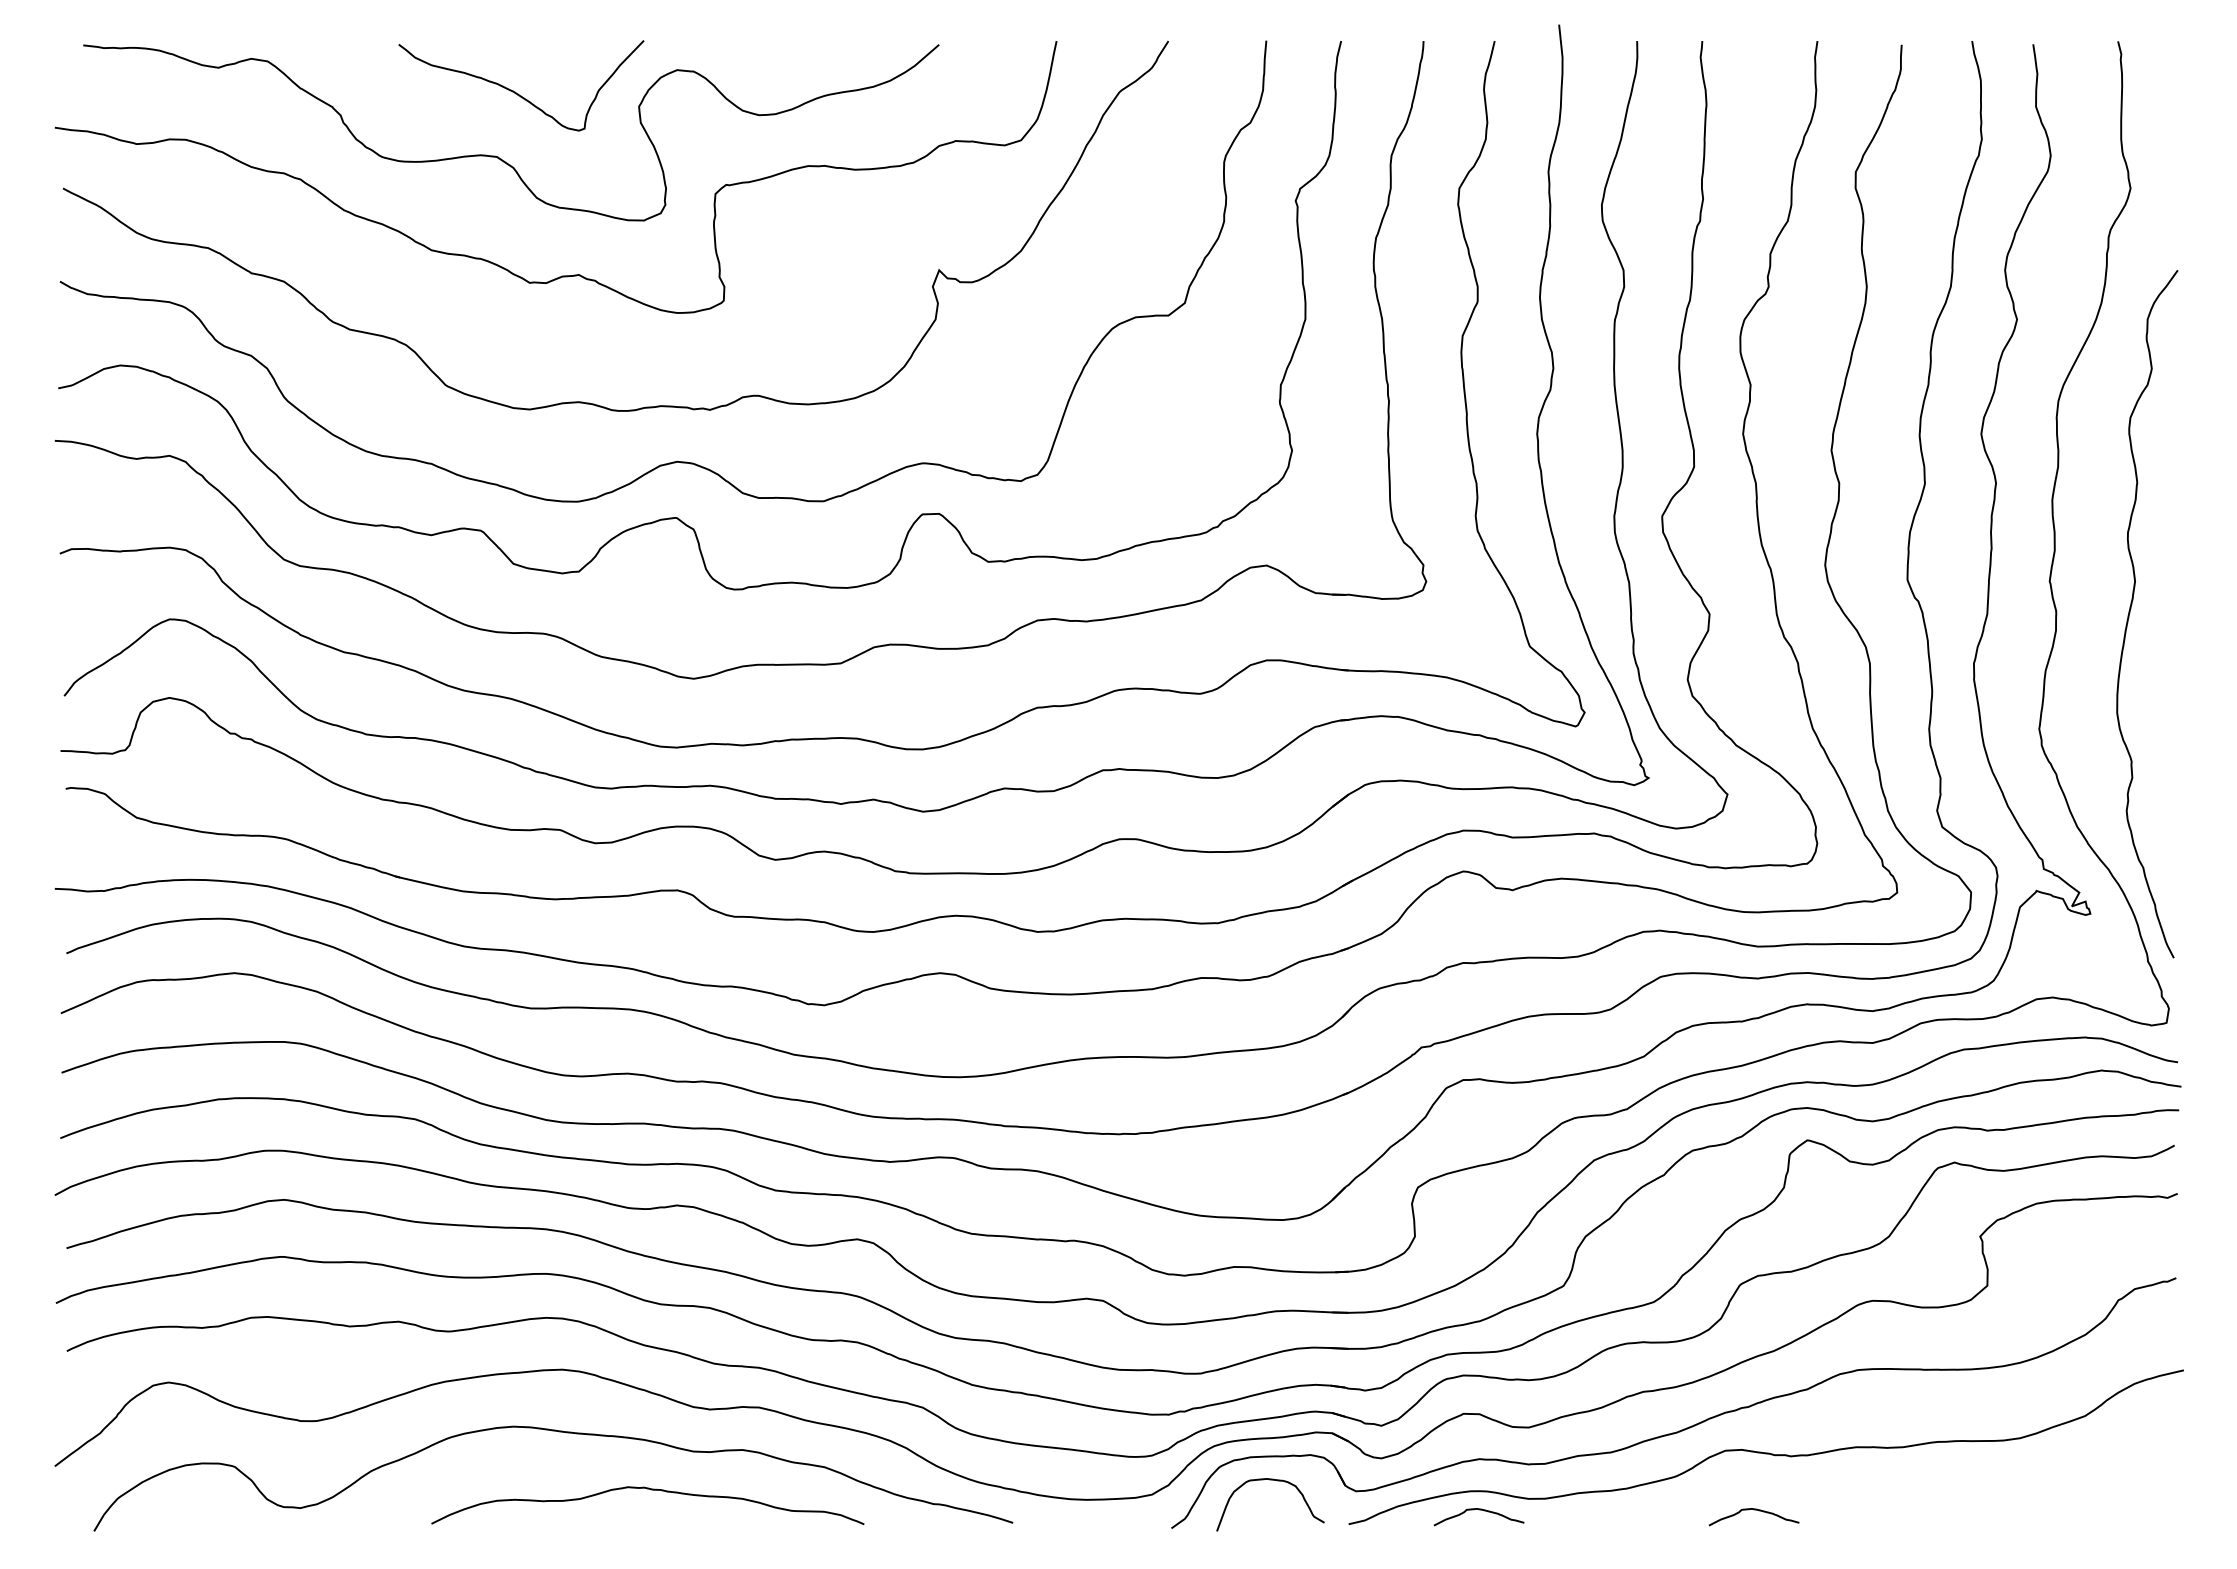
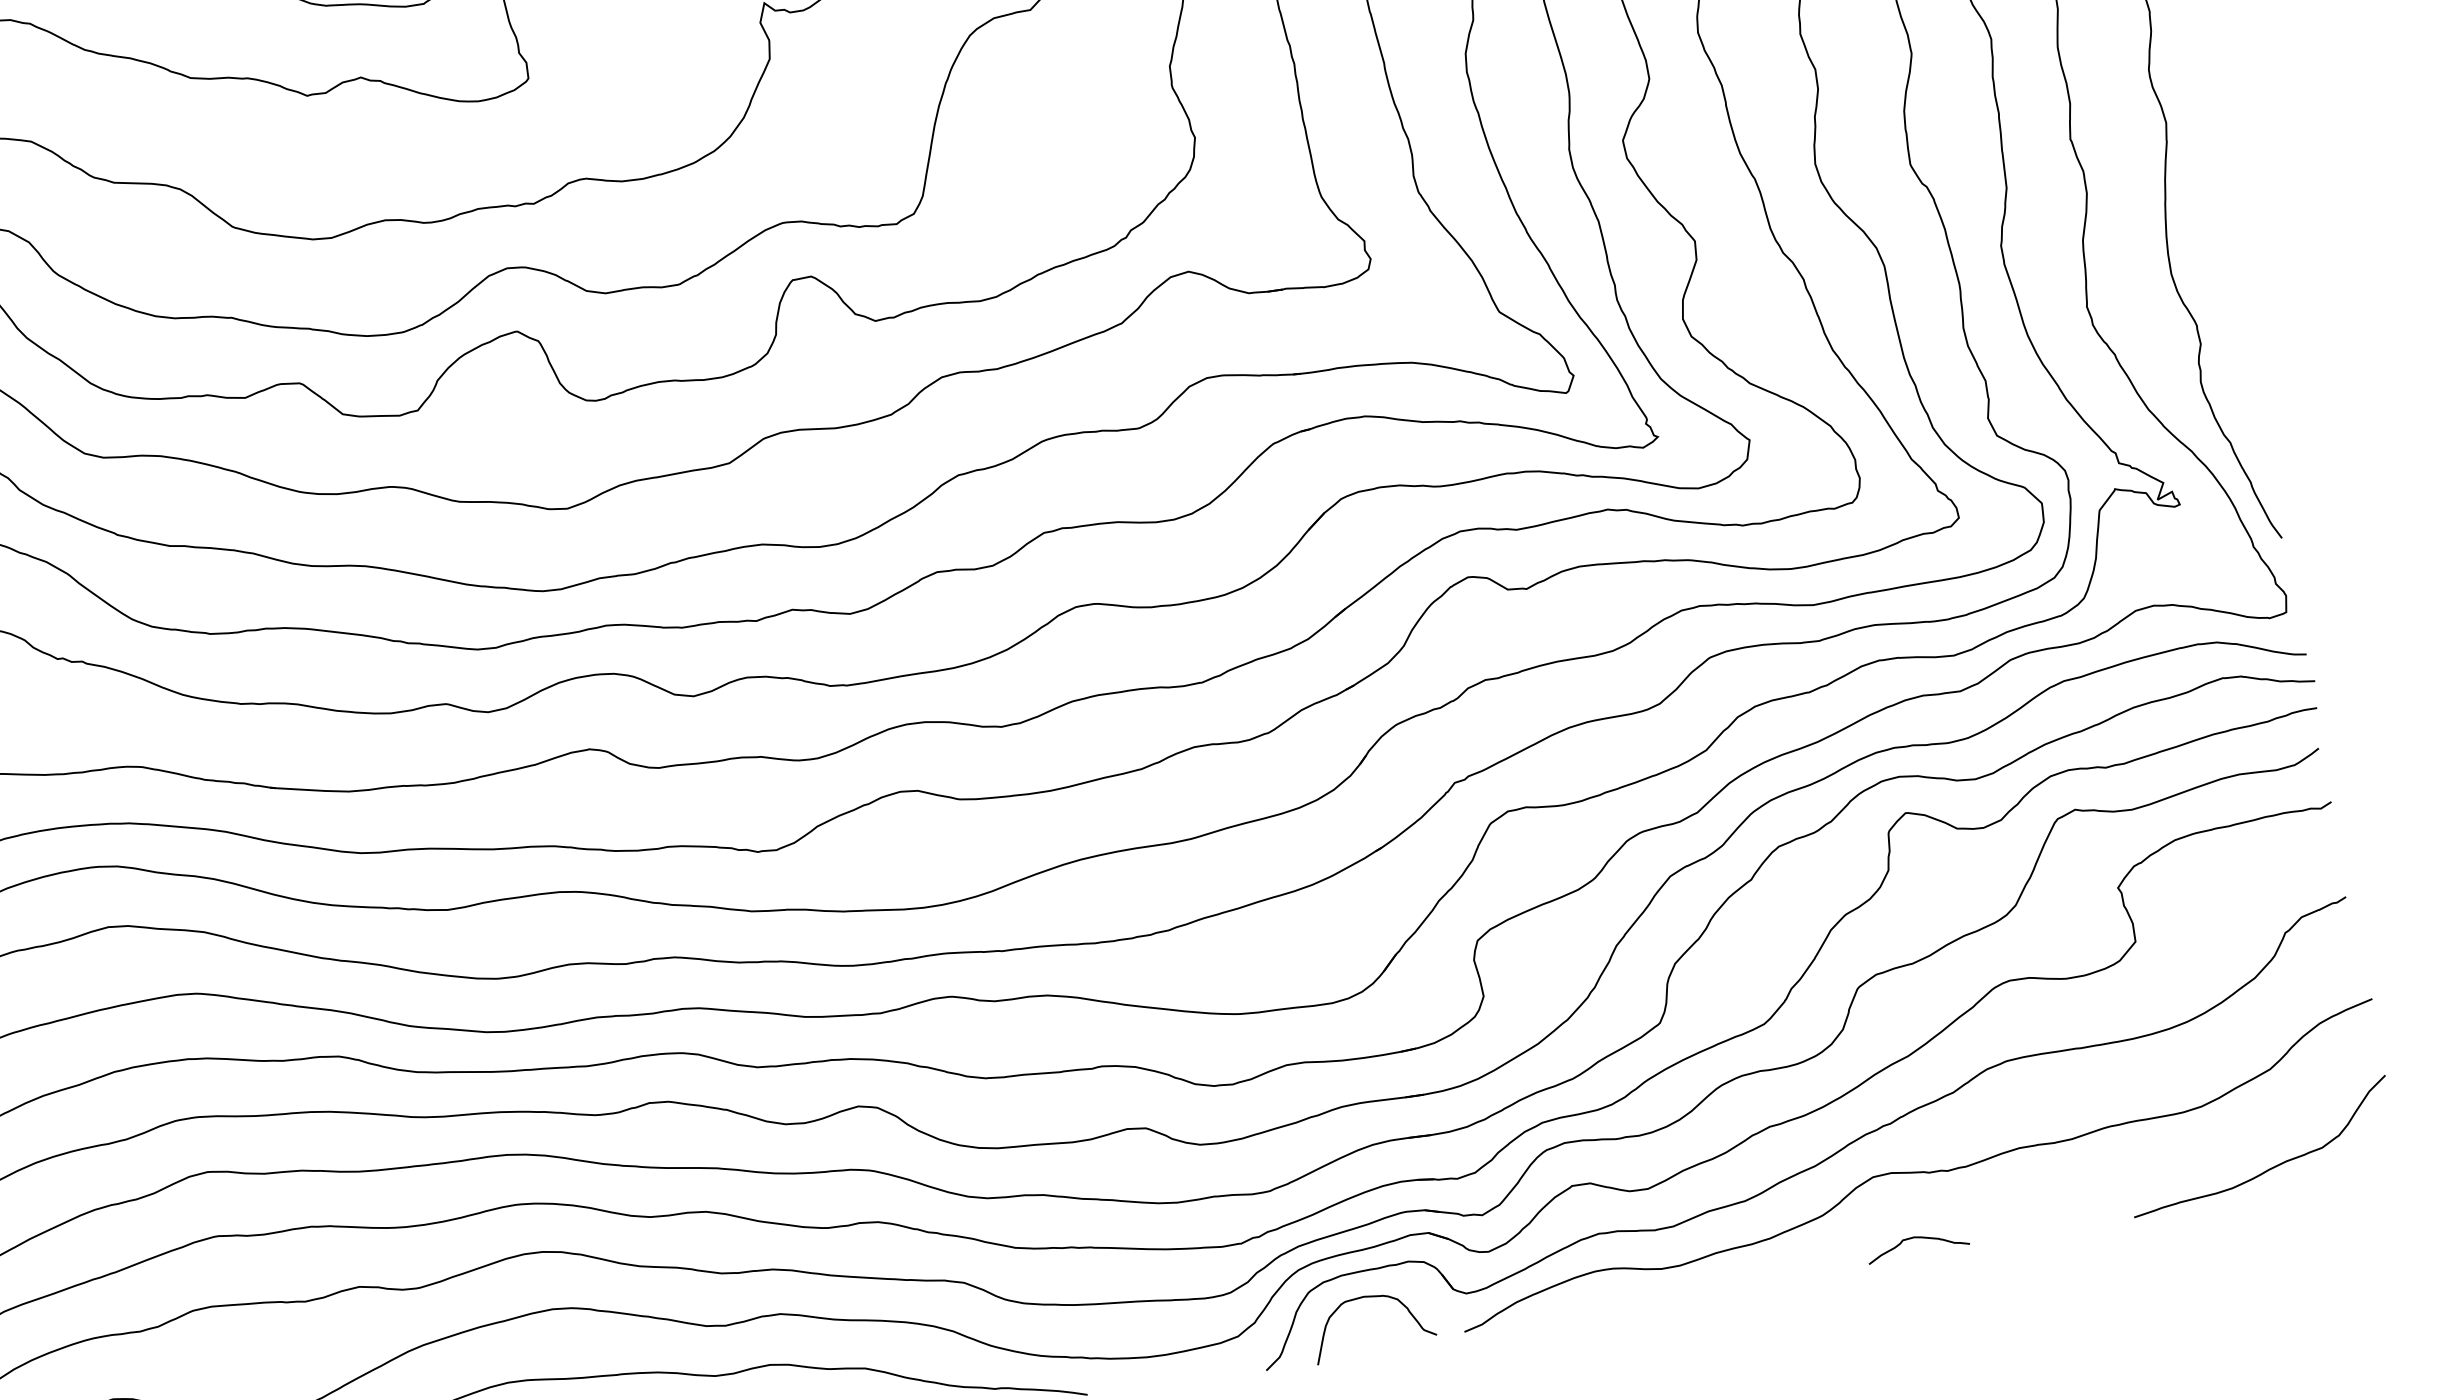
curve: (2069, 1501) -> (2269, 1168), added
curve: (1478, 1510) -> (1607, 1291), removed

